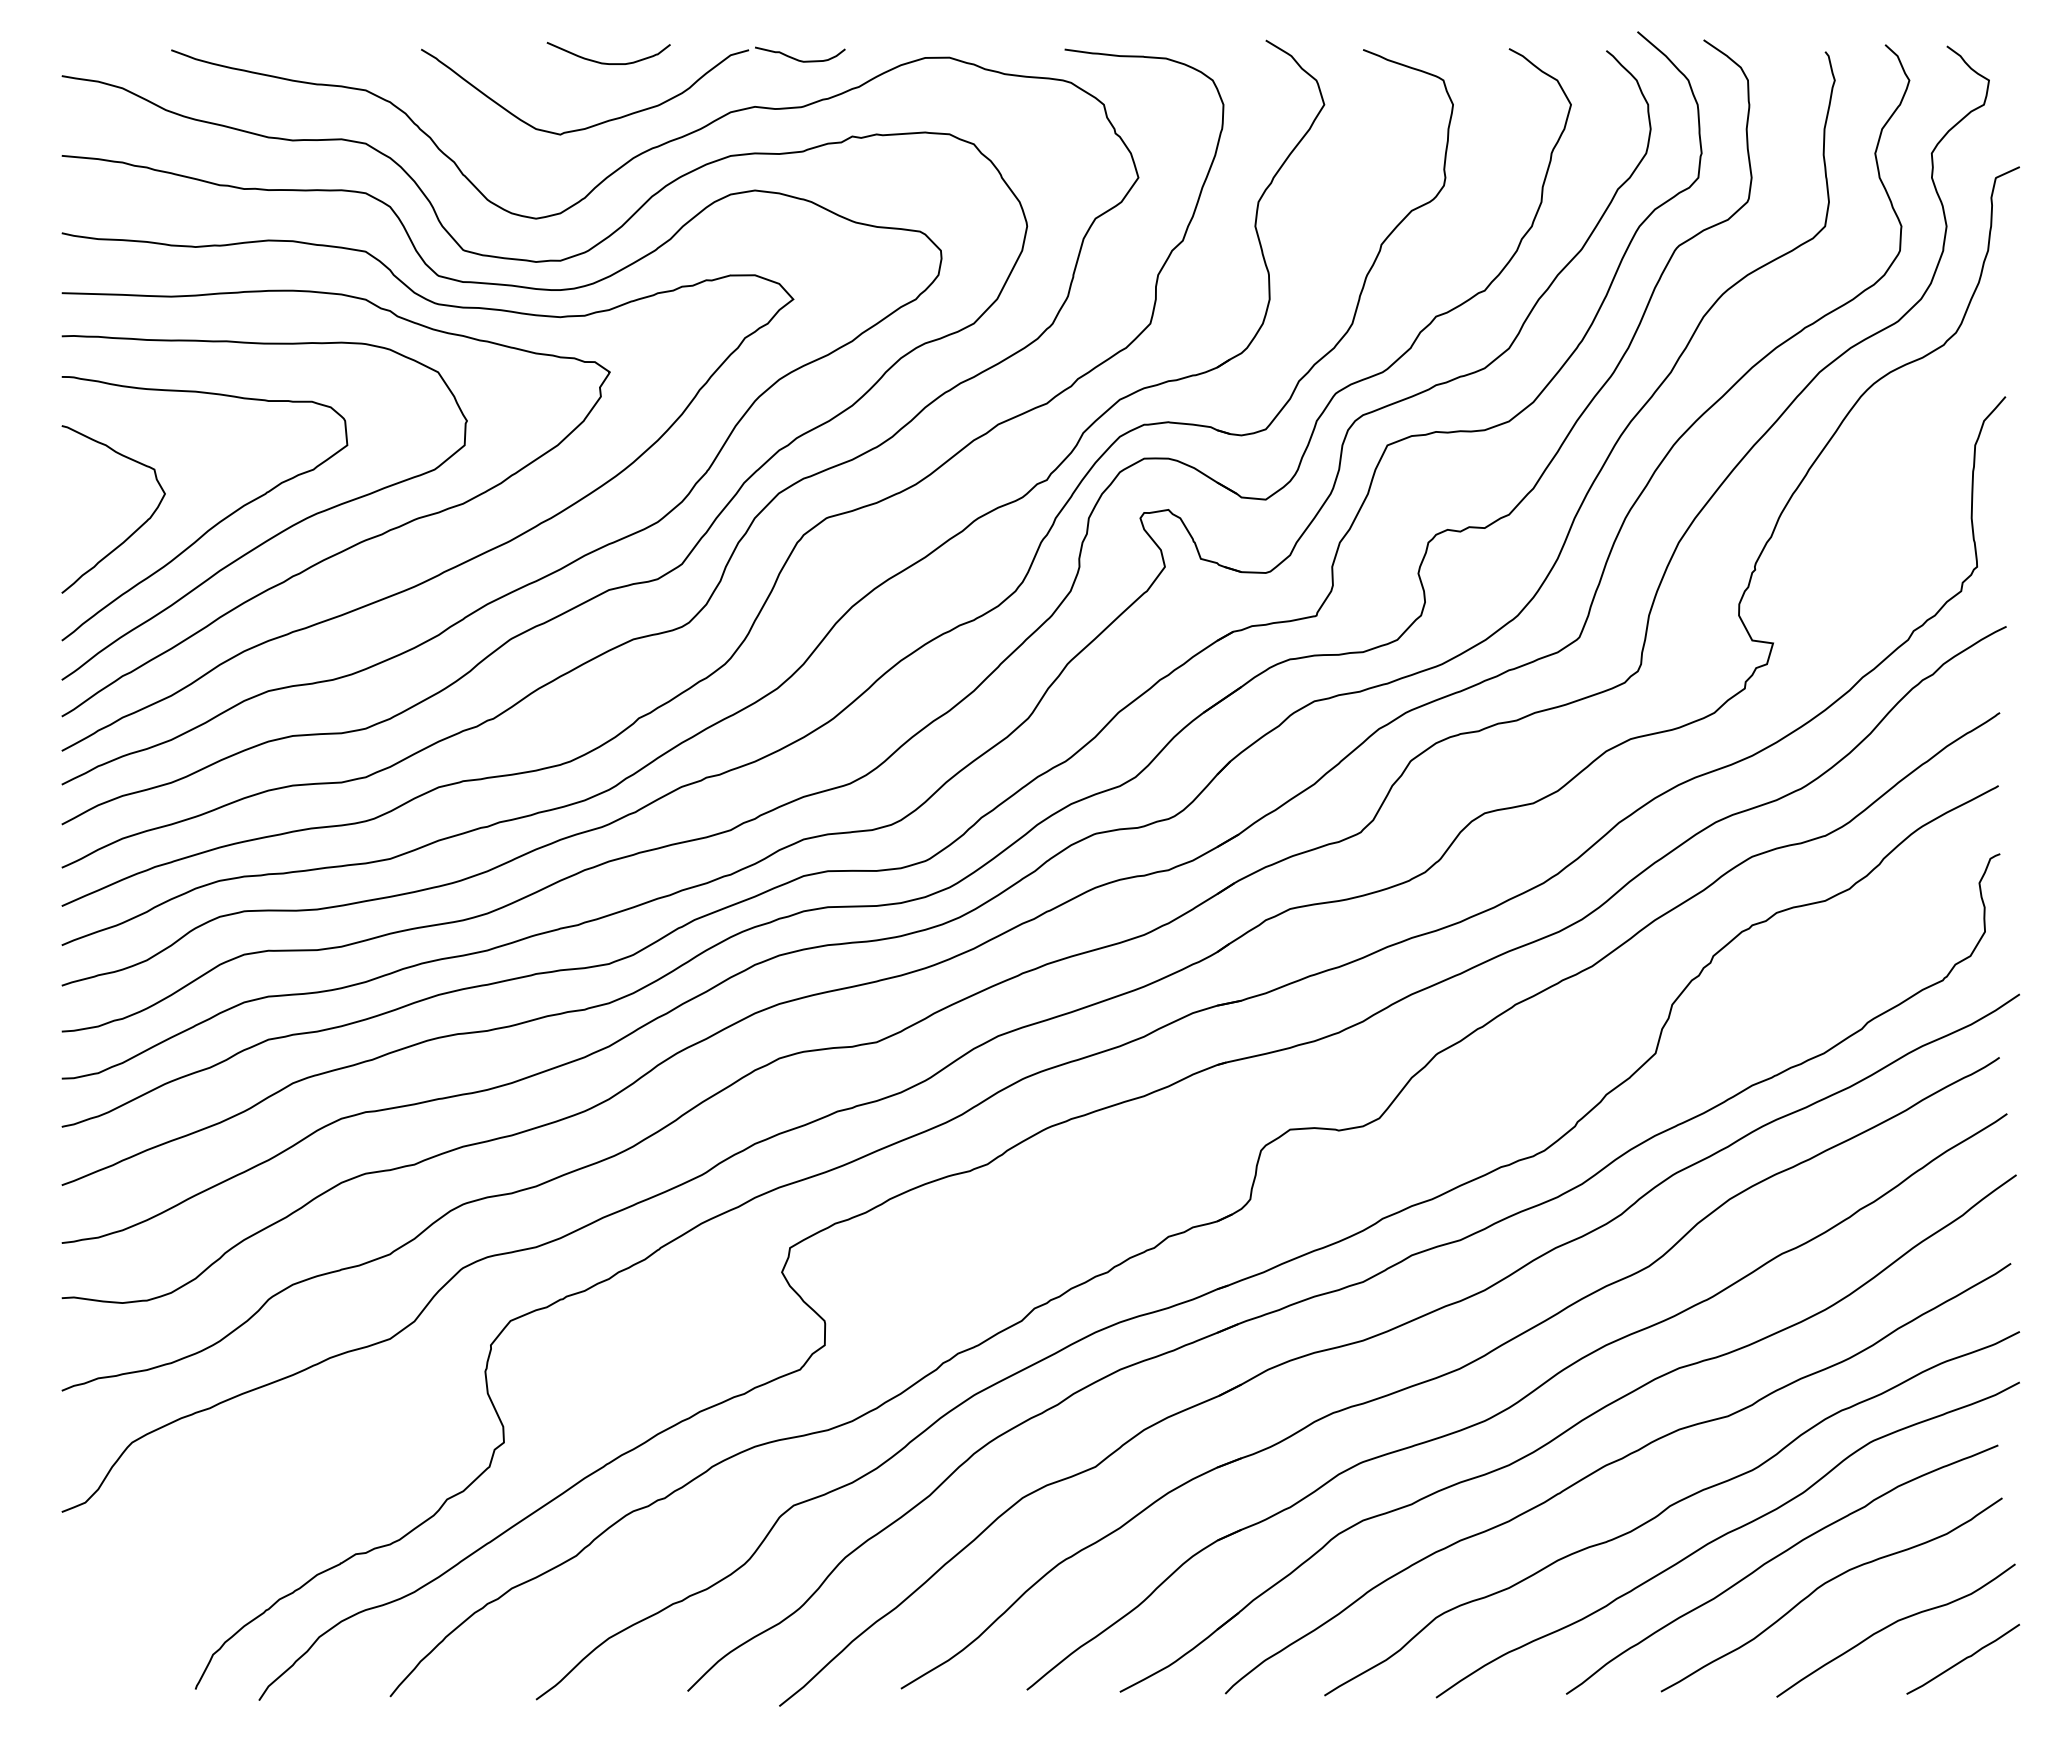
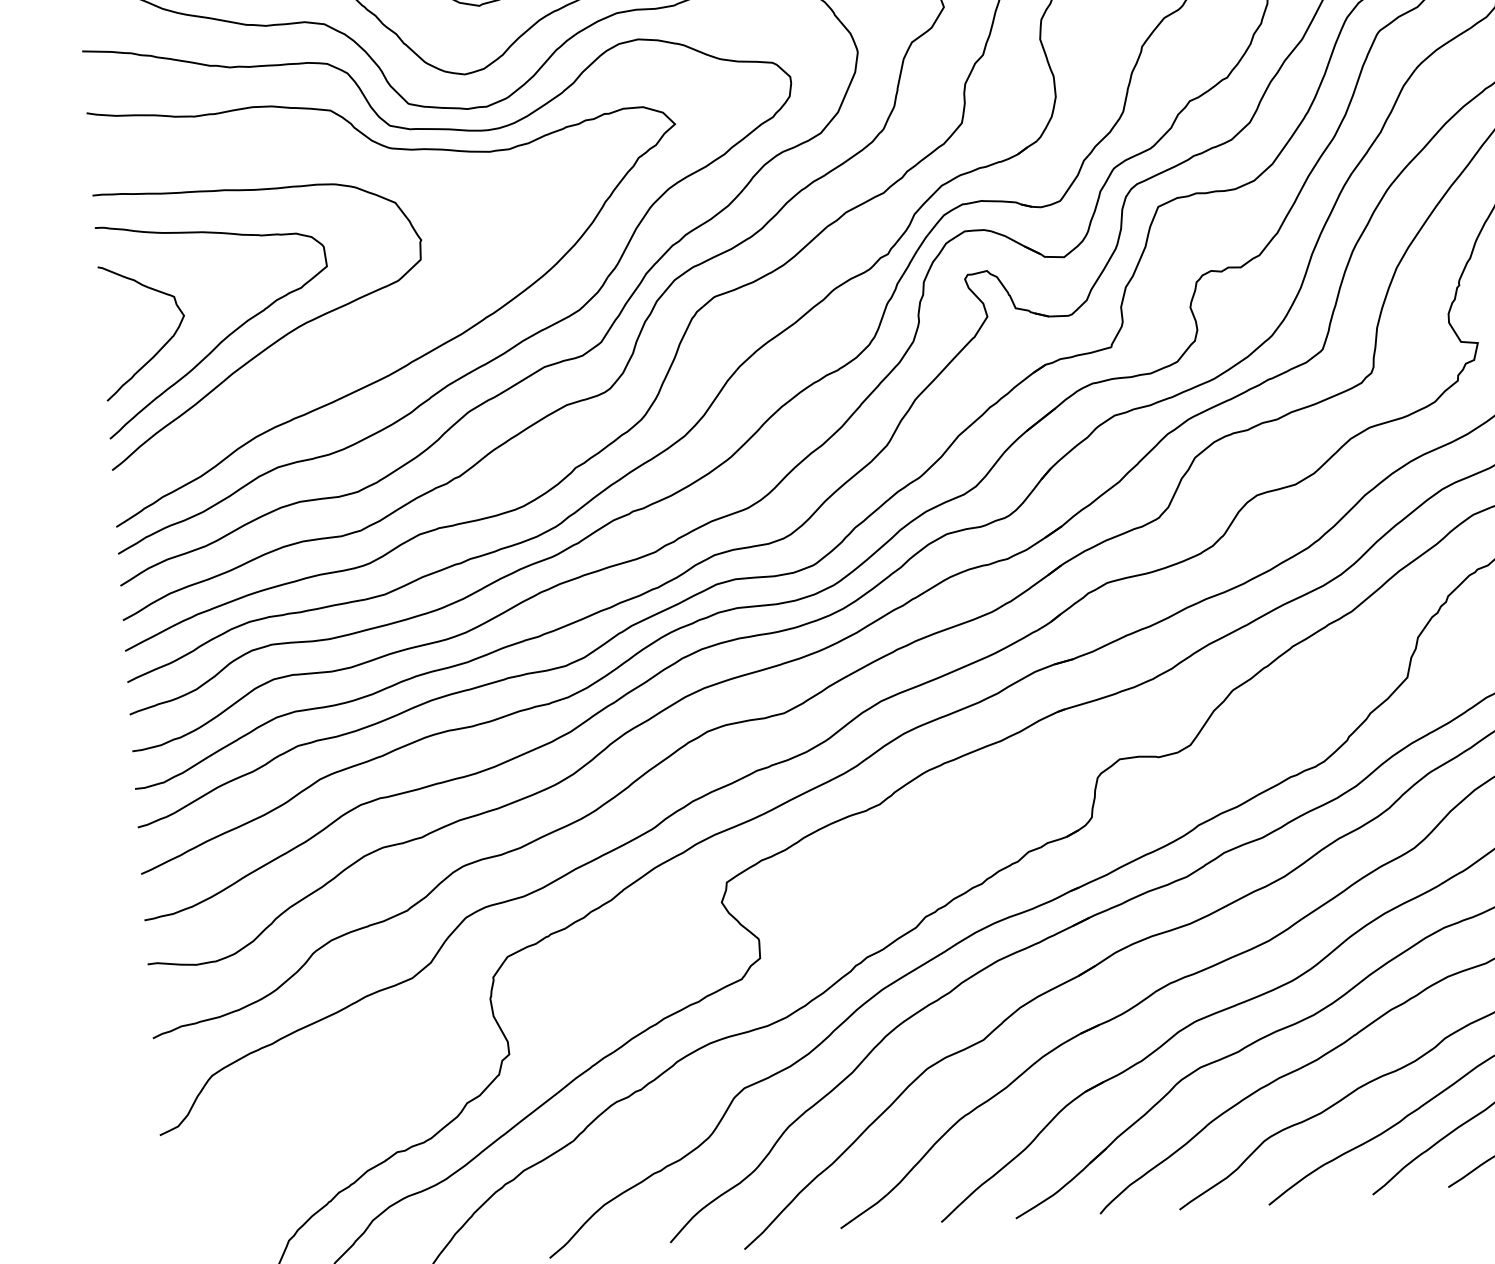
curve: (356, 543) -> (339, 344), removed

